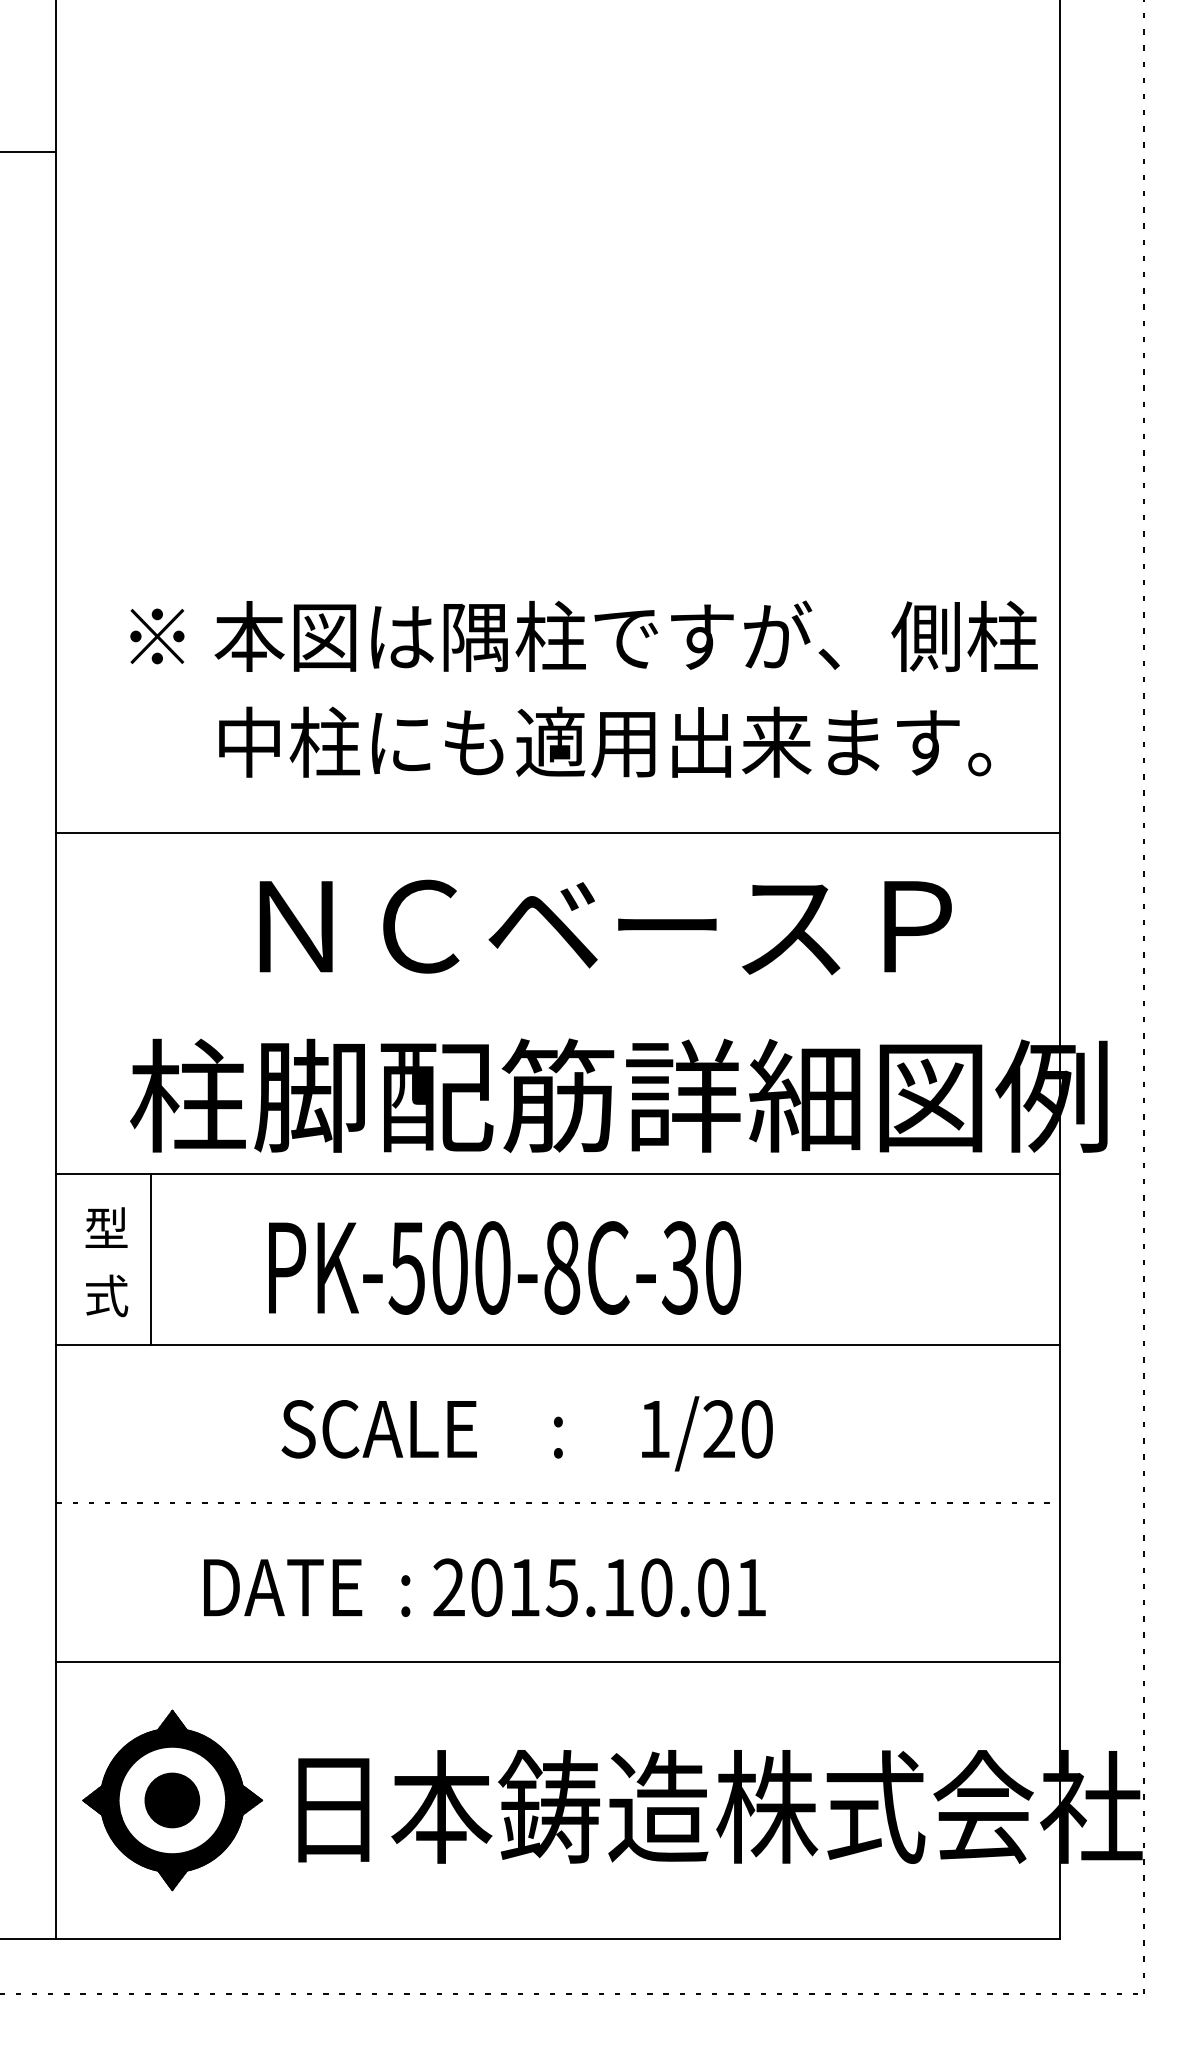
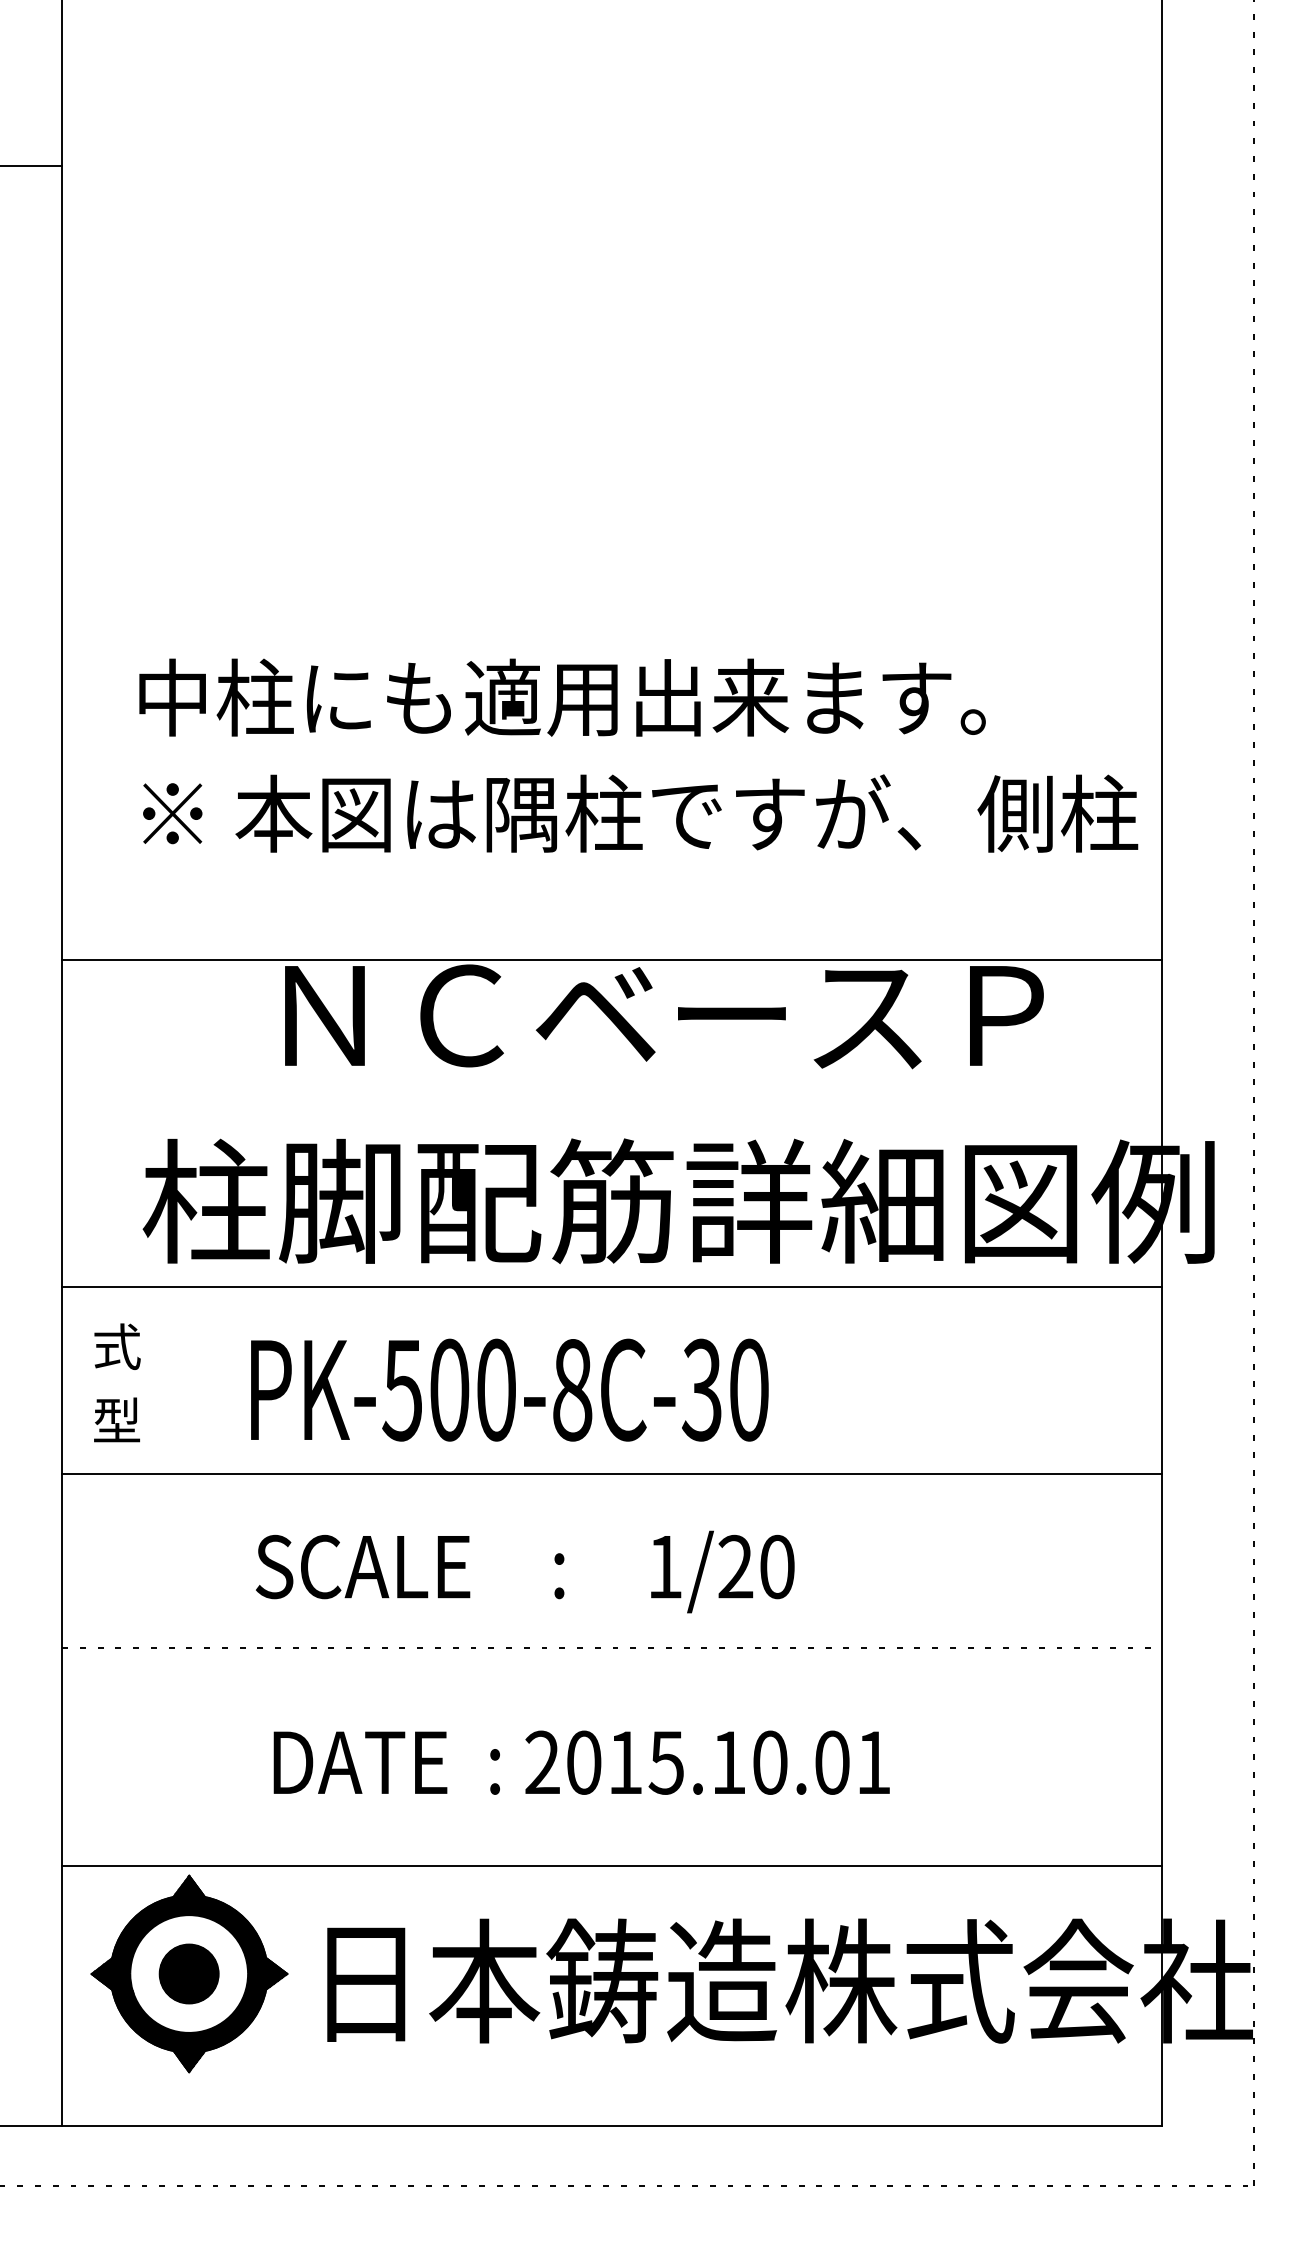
text: (582, 636) -> (638, 697), ※ 本図は隅柱ですが、側柱 -> 中柱にも適用出来ます。
text: (583, 742) -> (640, 813), 中柱にも適用出来ます。 -> ※ 本図は隅柱ですが、側柱
line: (558, 833) -> (612, 960), moved
text: (107, 1228) -> (117, 1346), 型 -> 式
line: (150, 1259) -> (165, 1380), removed
text: (504, 1267) -> (509, 1389), moved
text: (107, 1295) -> (117, 1420), 式 -> 型
text: (527, 1433) -> (525, 1571), moved
text: (484, 1587) -> (581, 1762), moved
line: (558, 1661) -> (612, 1865), moved

